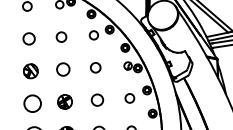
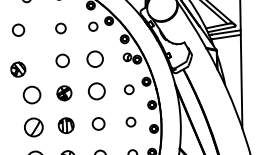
circle: (29, 38) -> (18, 29), moved
circle: (95, 67) -> (94, 58), size x1.6
part: (31, 71) -> (18, 69), moved
circle: (97, 100) -> (96, 91), size x1.4

